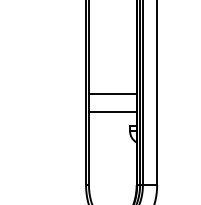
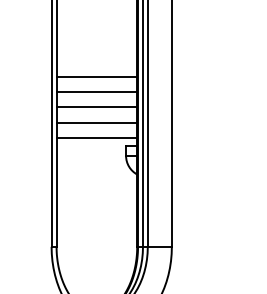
line: (112, 84) -> (96, 76), added
line: (112, 102) -> (96, 106), added
line: (112, 120) -> (96, 137), added

